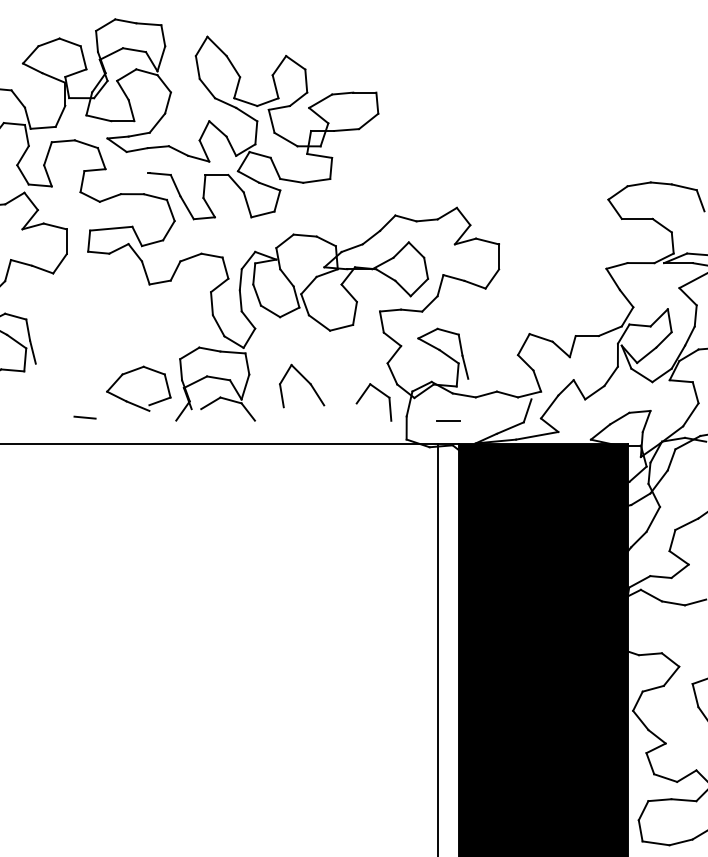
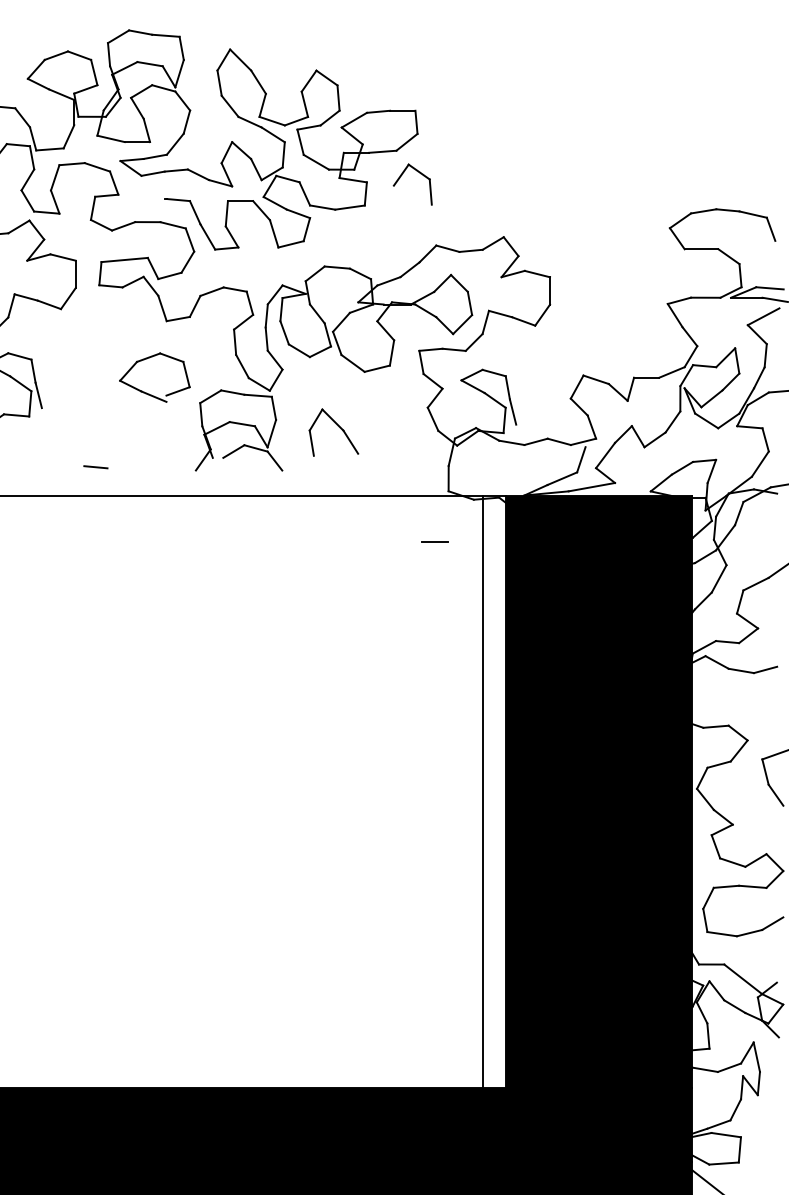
part: (380, 393) -> (420, 174), moved
part: (133, 403) -> (149, 393), moved
line: (448, 420) -> (434, 541), moved

